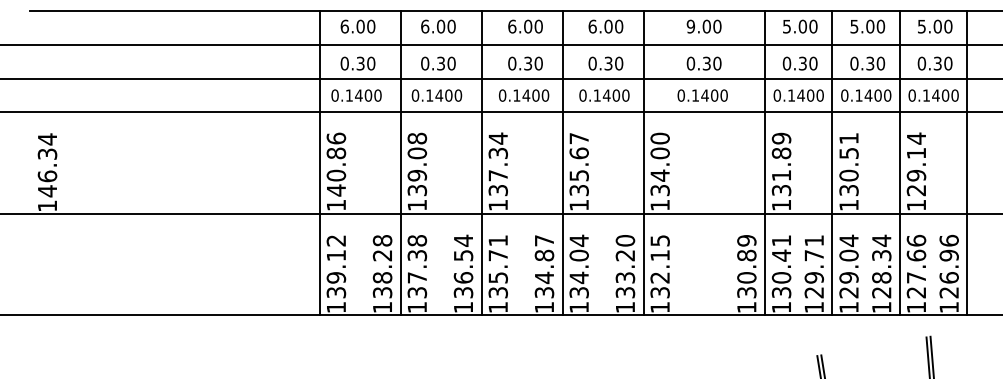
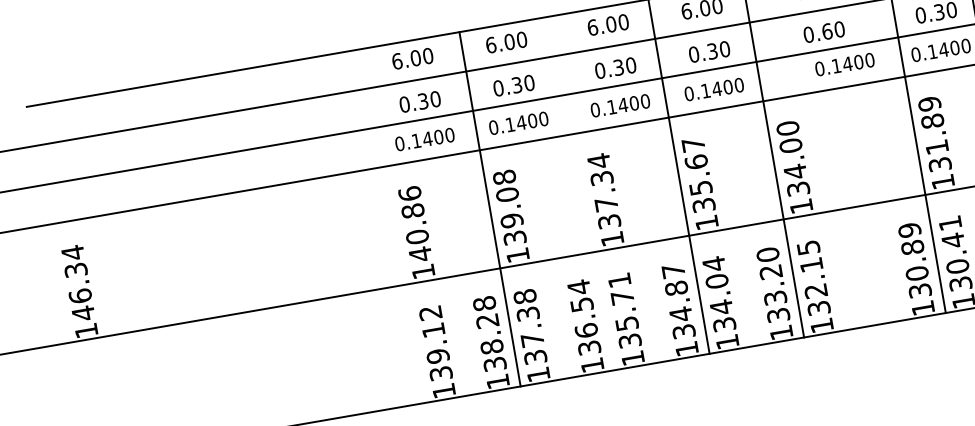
text: (706, 63) -> (826, 31), 0.30 -> 0.60
text: (702, 95) -> (844, 64), moved
line: (319, 162) -> (395, 225), removed
line: (481, 162) -> (584, 192), removed

